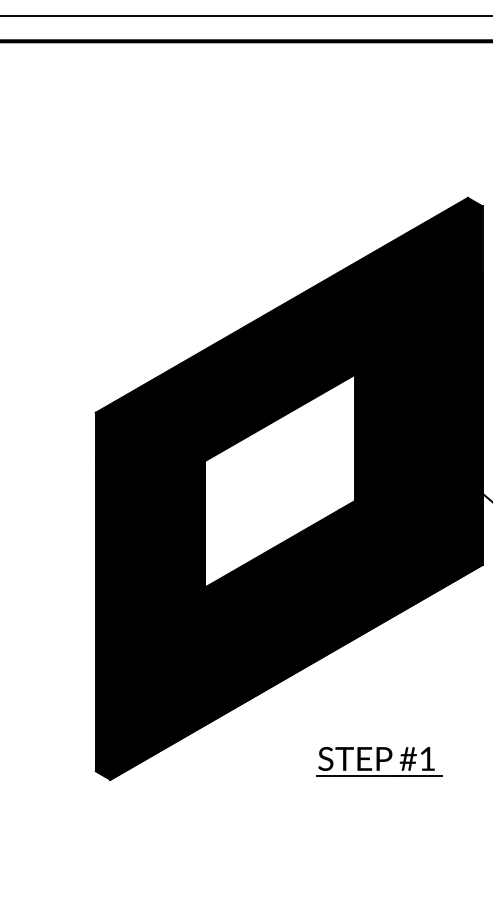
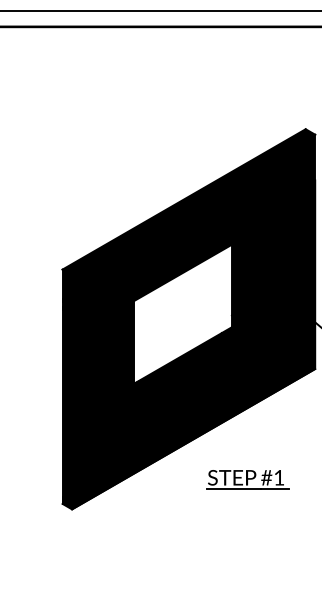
part: (378, 761) -> (247, 479), moved

